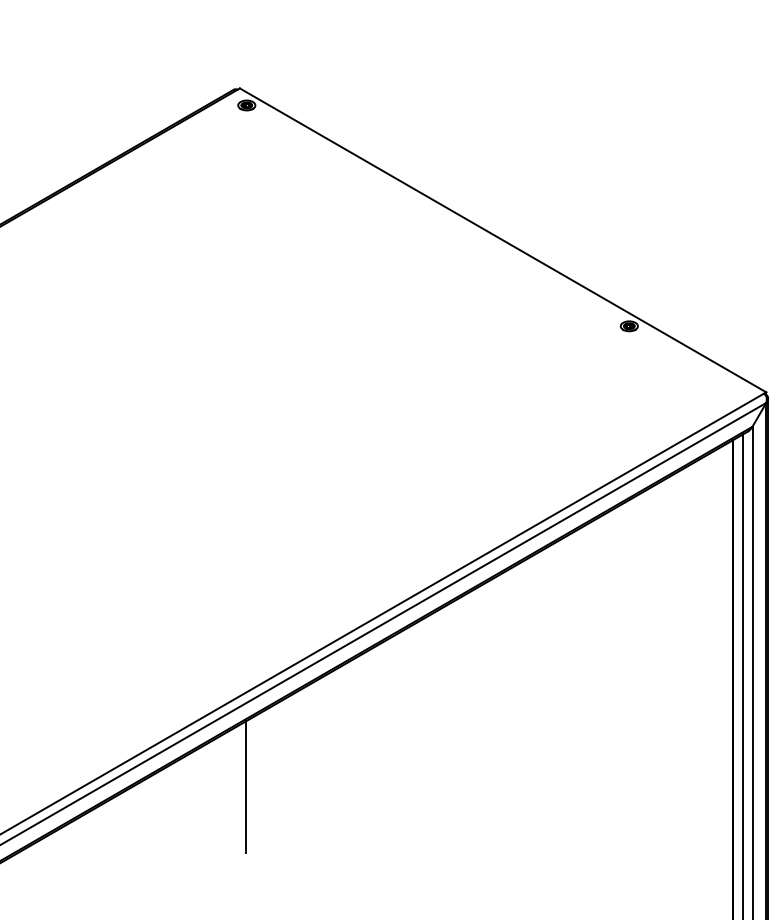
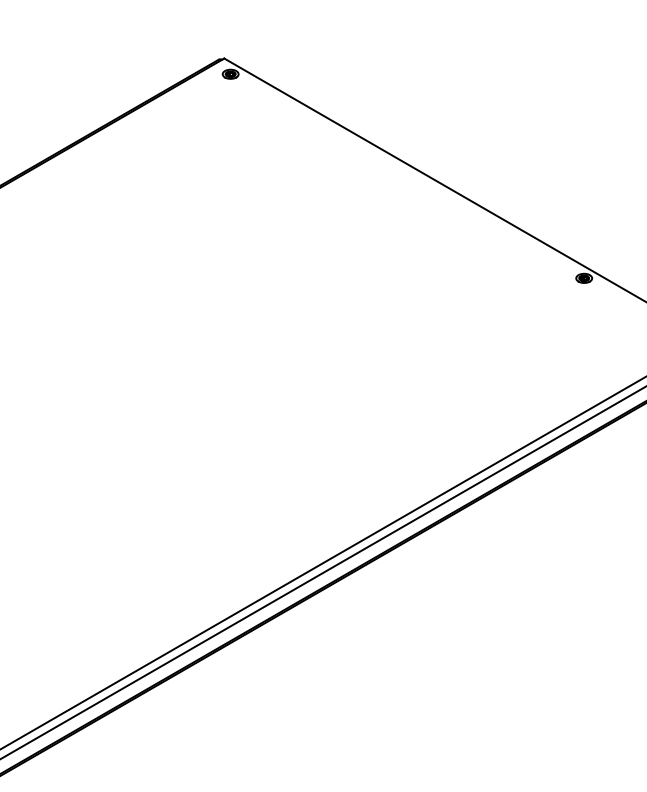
line: (246, 786) -> (230, 703), removed

